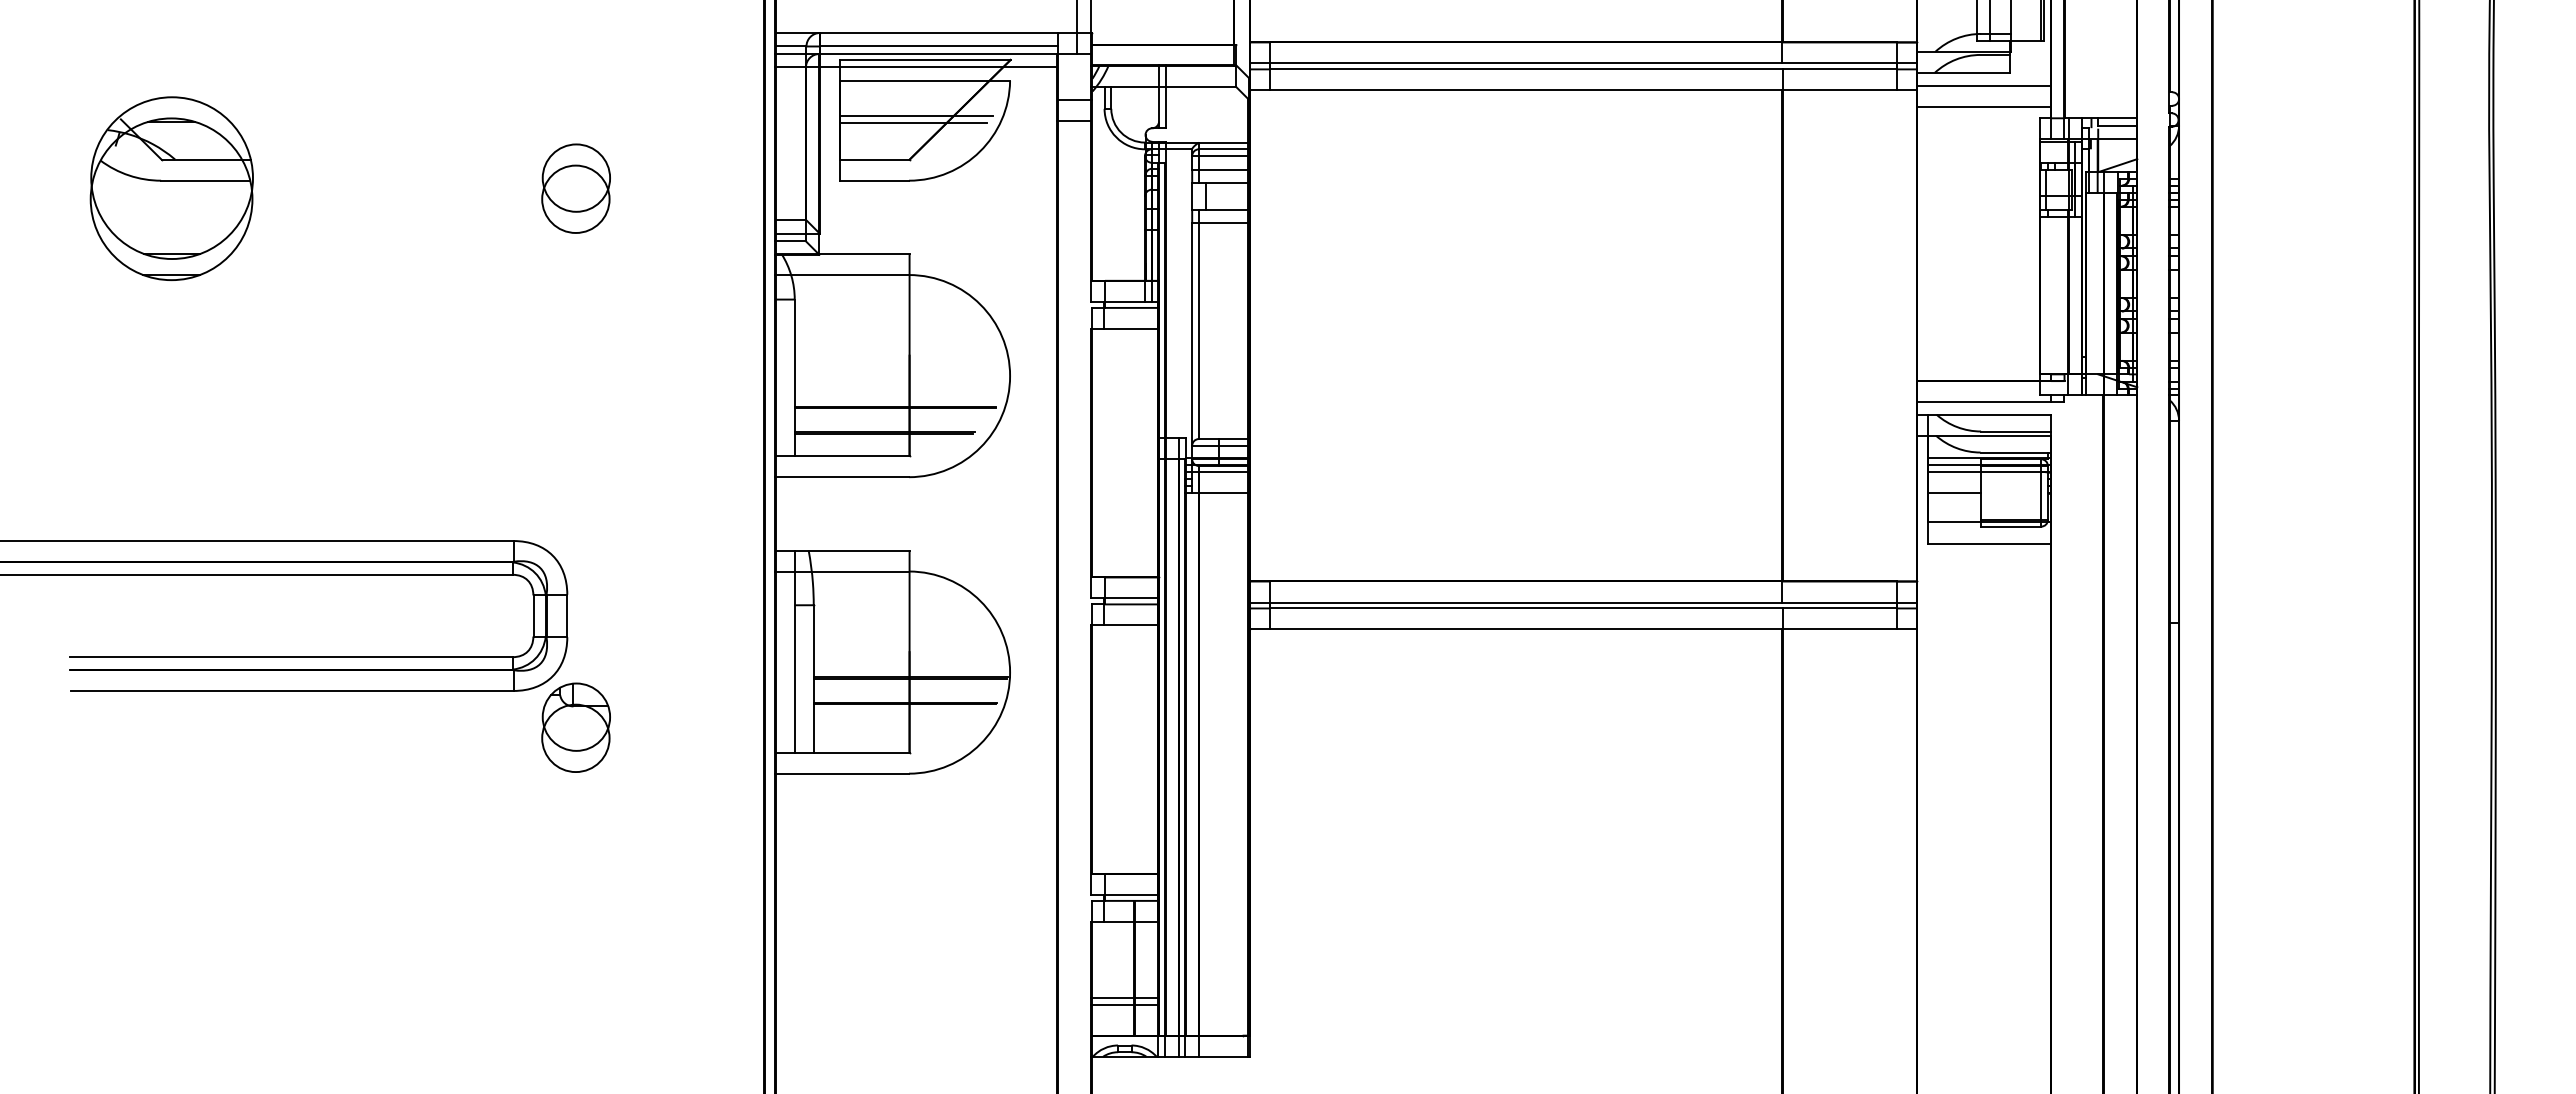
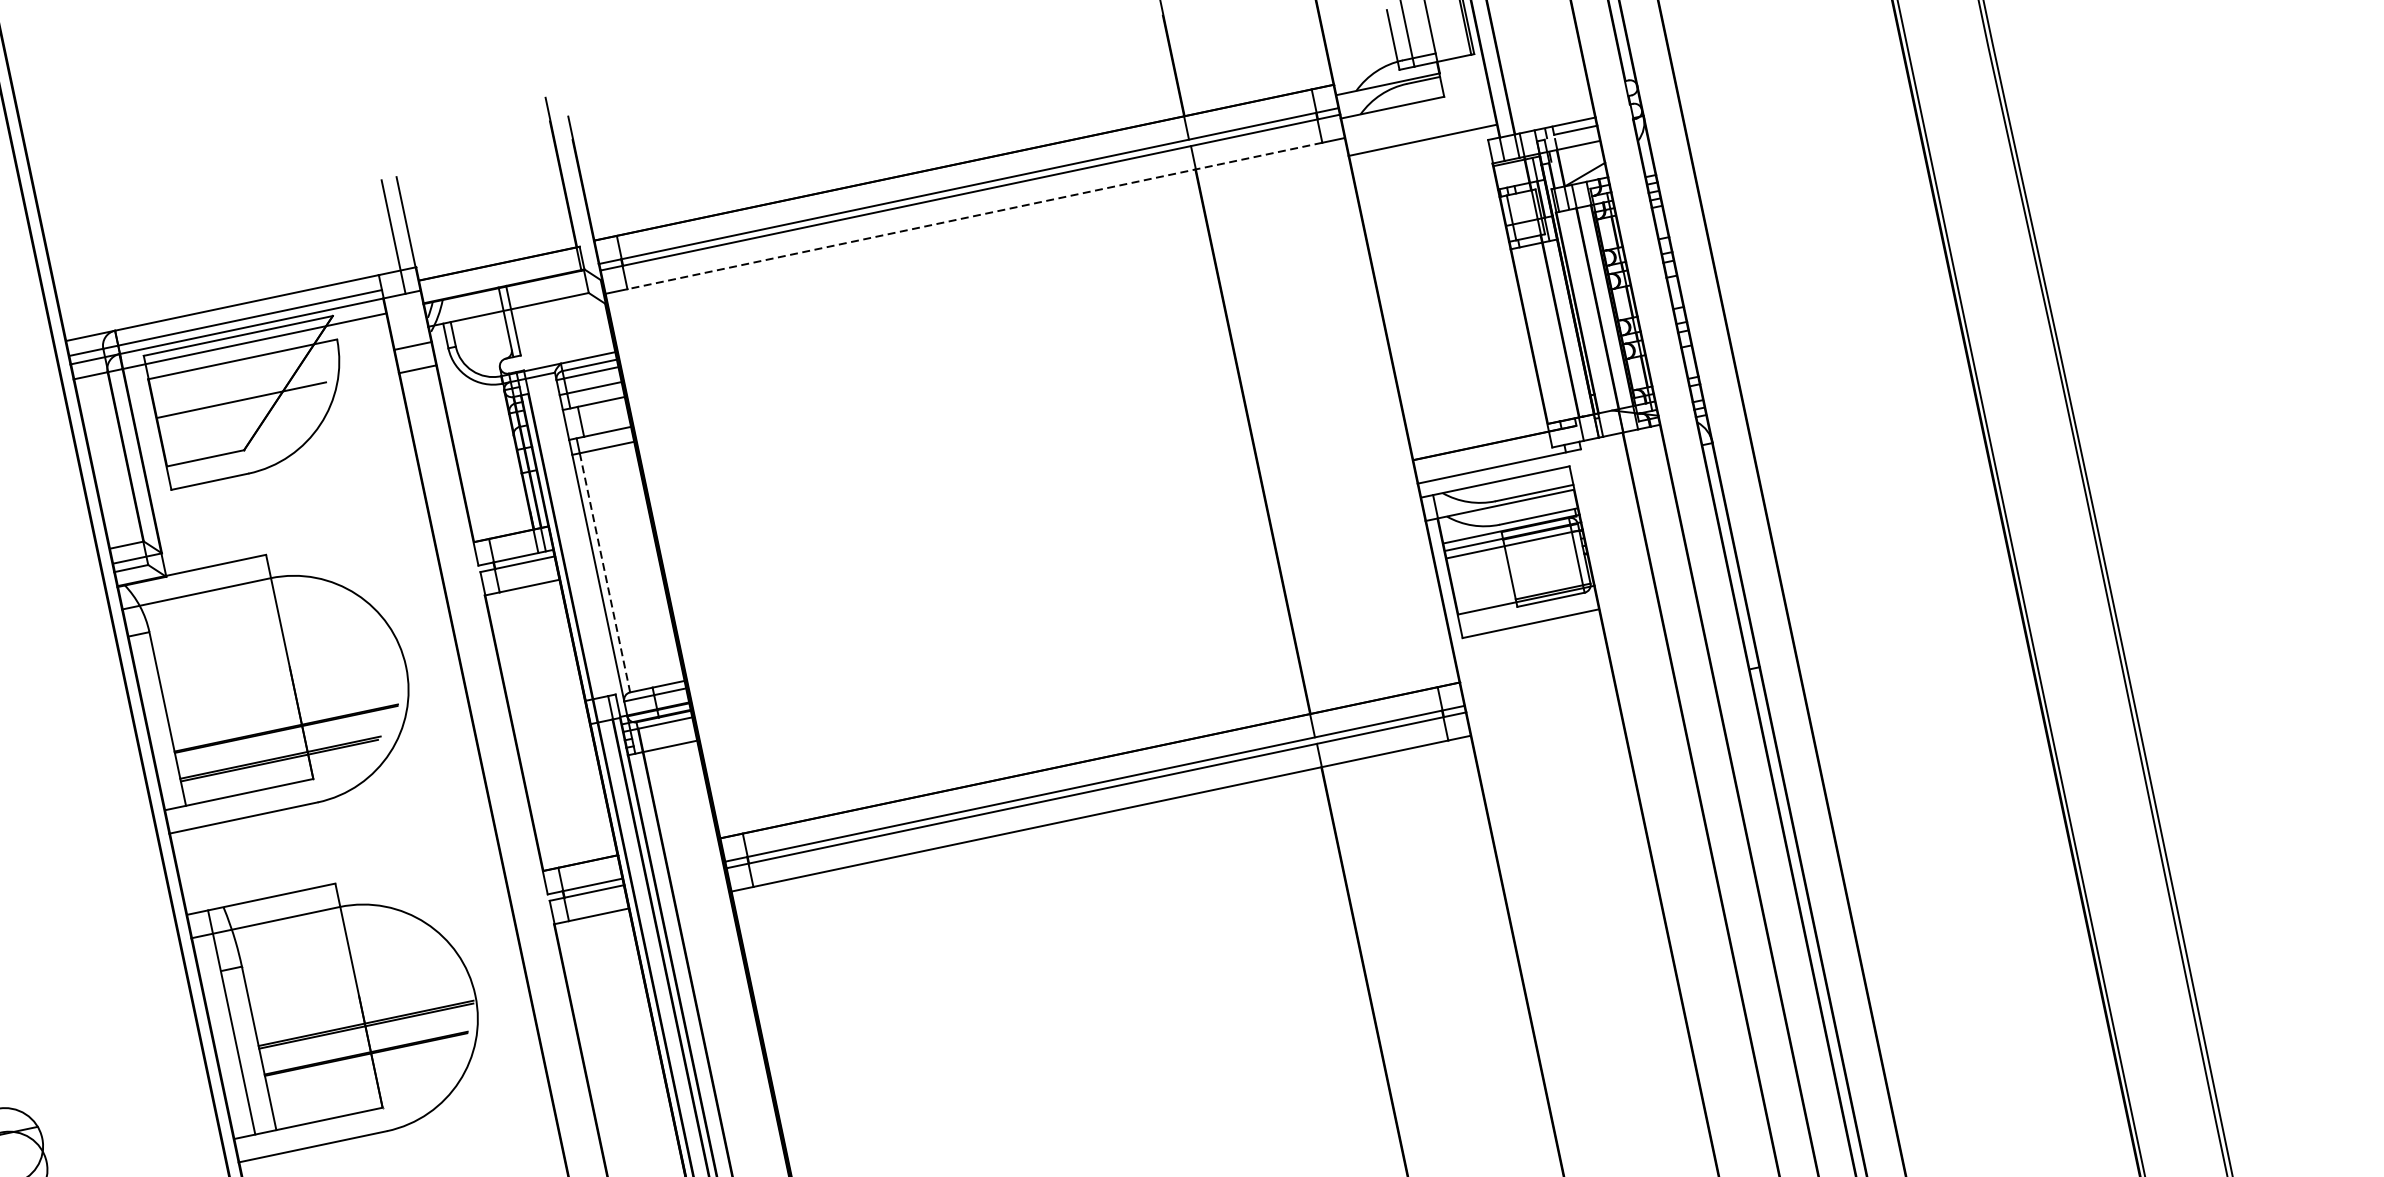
line: (1984, 85) -> (1418, 116), removed
line: (1582, 90) -> (974, 216), solid -> dashed
line: (913, 123) -> (239, 409), removed
line: (1198, 331) -> (604, 573), solid -> dashed
line: (1953, 492) -> (1479, 575), removed

